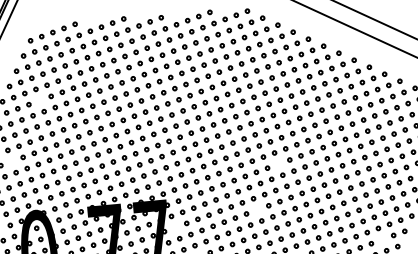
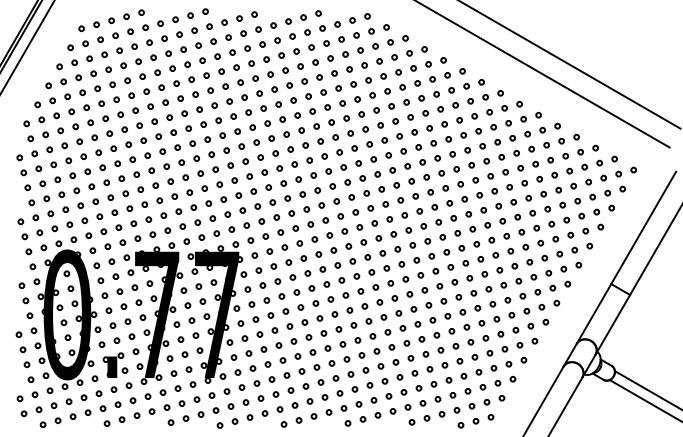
circle: (39, 100) -> (86, 107), added
circle: (11, 161) -> (42, 183), added
circle: (278, 164) -> (389, 219), added
circle: (257, 209) -> (356, 276), added
circle: (175, 227) -> (247, 289), added
circle: (382, 239) -> (515, 330), added

